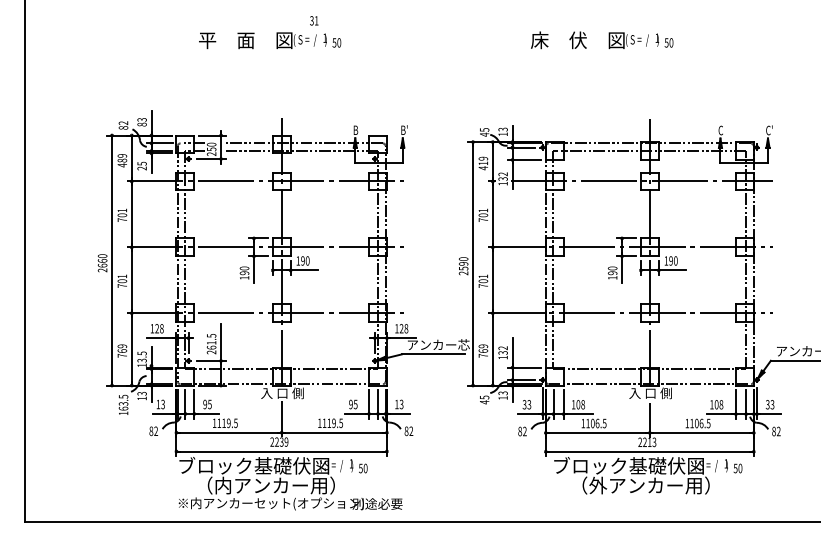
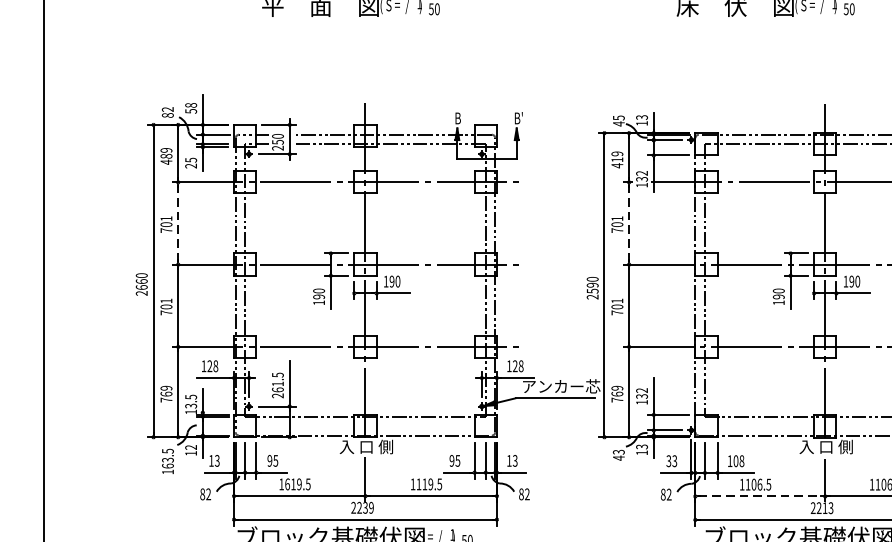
text: (141, 122) -> (190, 108), 83 -> 58
line: (131, 214) -> (177, 223), solid -> dashed
line: (492, 214) -> (628, 223), solid -> dashed
text: (142, 393) -> (191, 447), 13 -> 12
text: (482, 397) -> (616, 452), 45 -> 43
text: (219, 423) -> (287, 484), 1119.5 -> 1619.5
line: (597, 432) -> (759, 495), solid -> dashed

